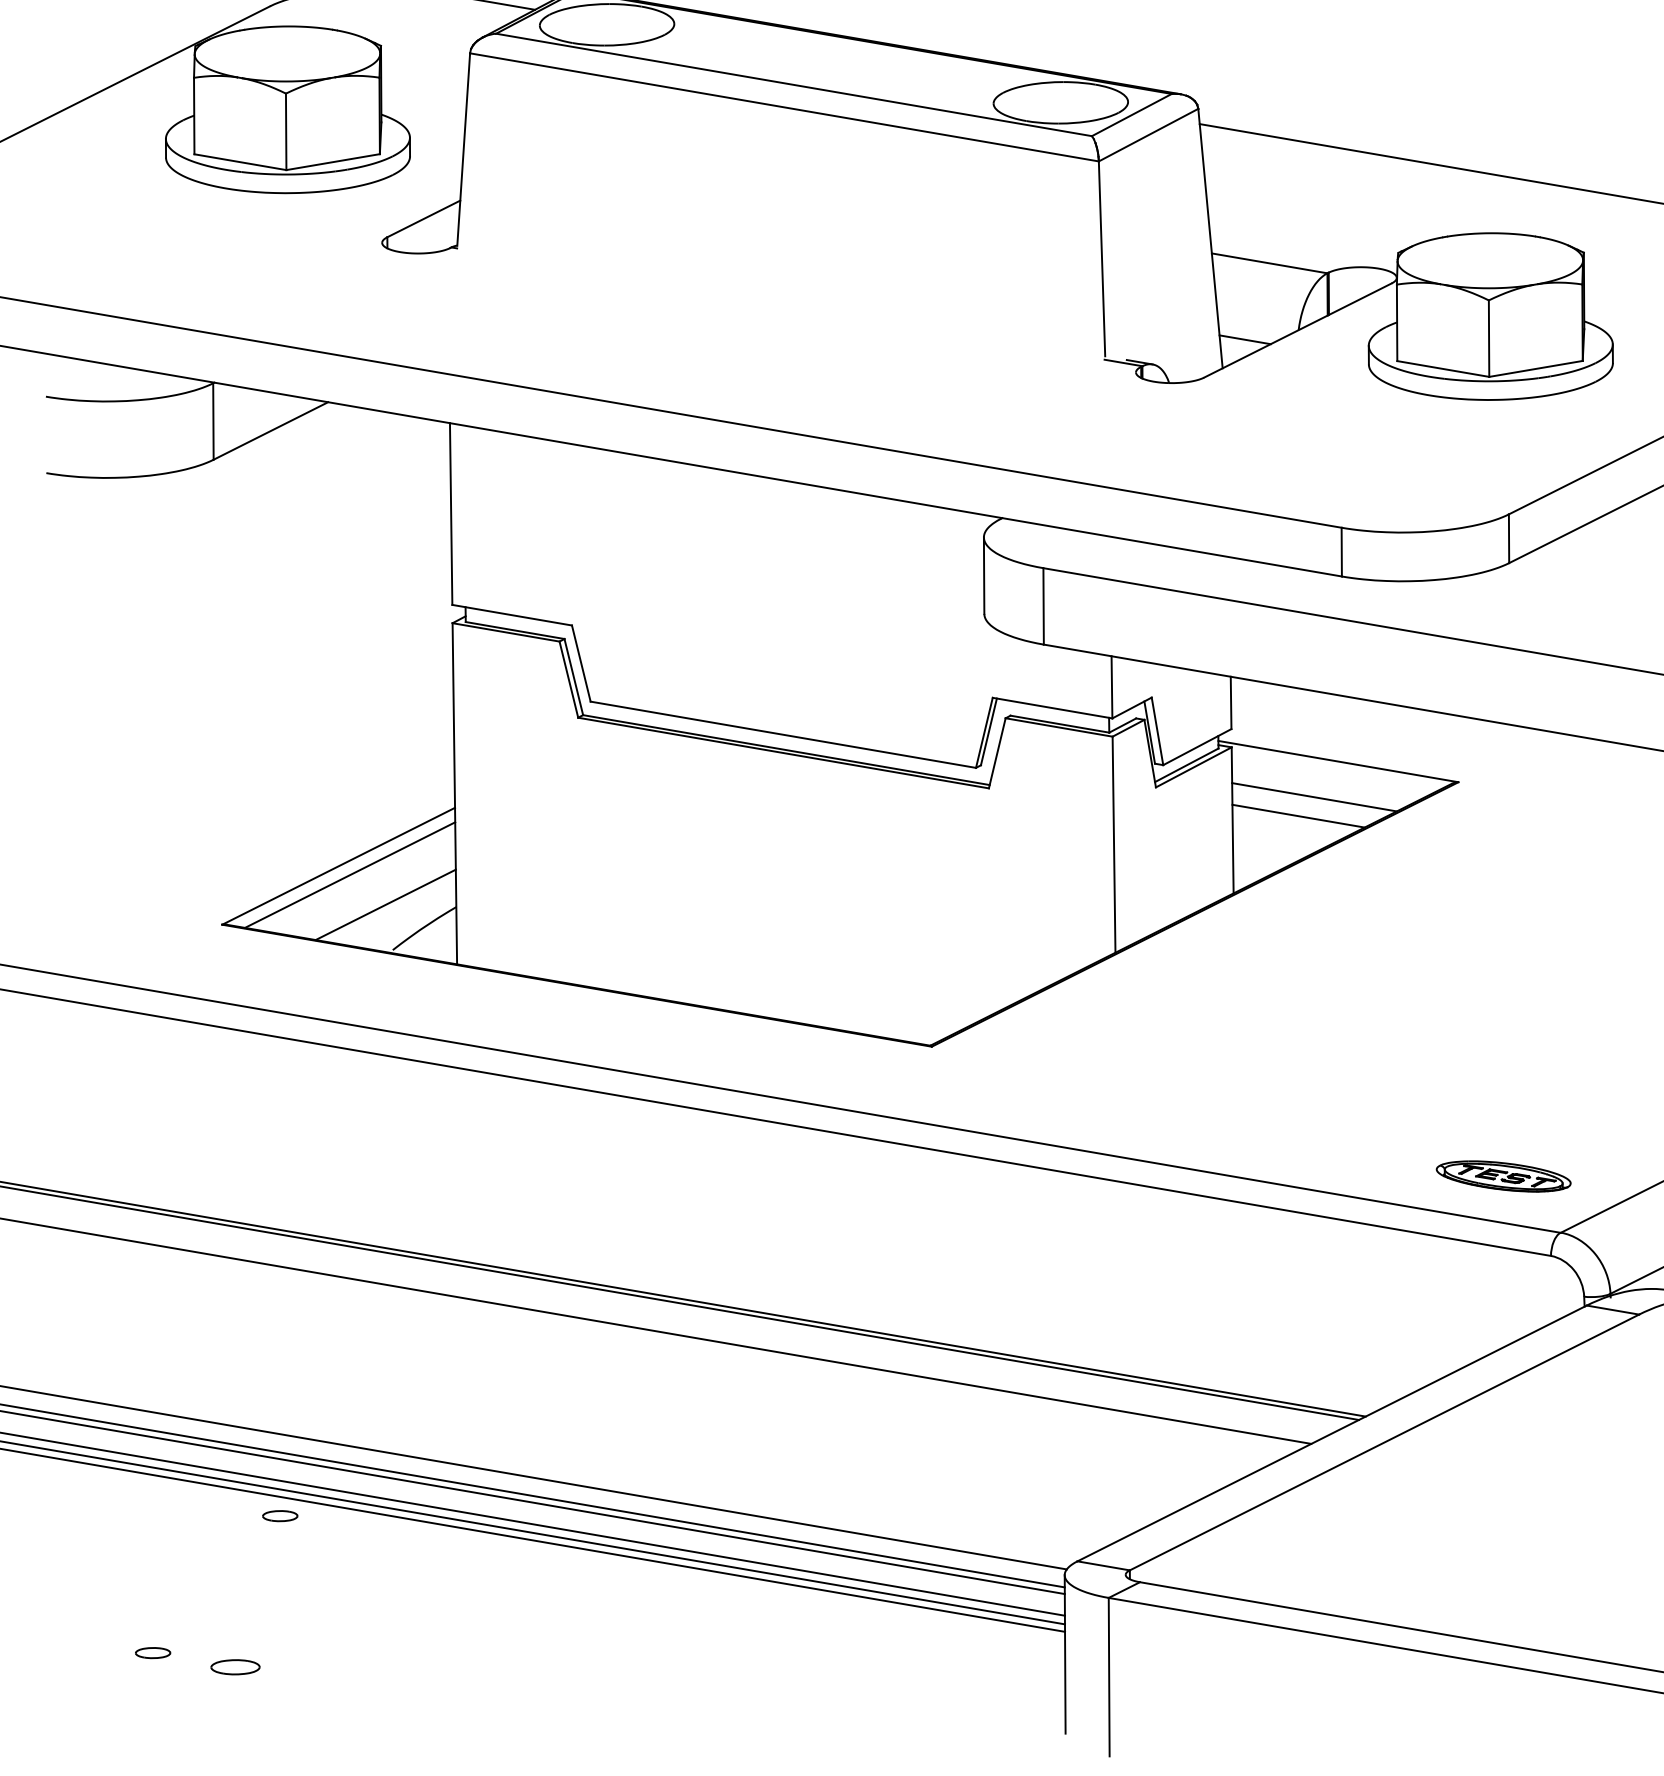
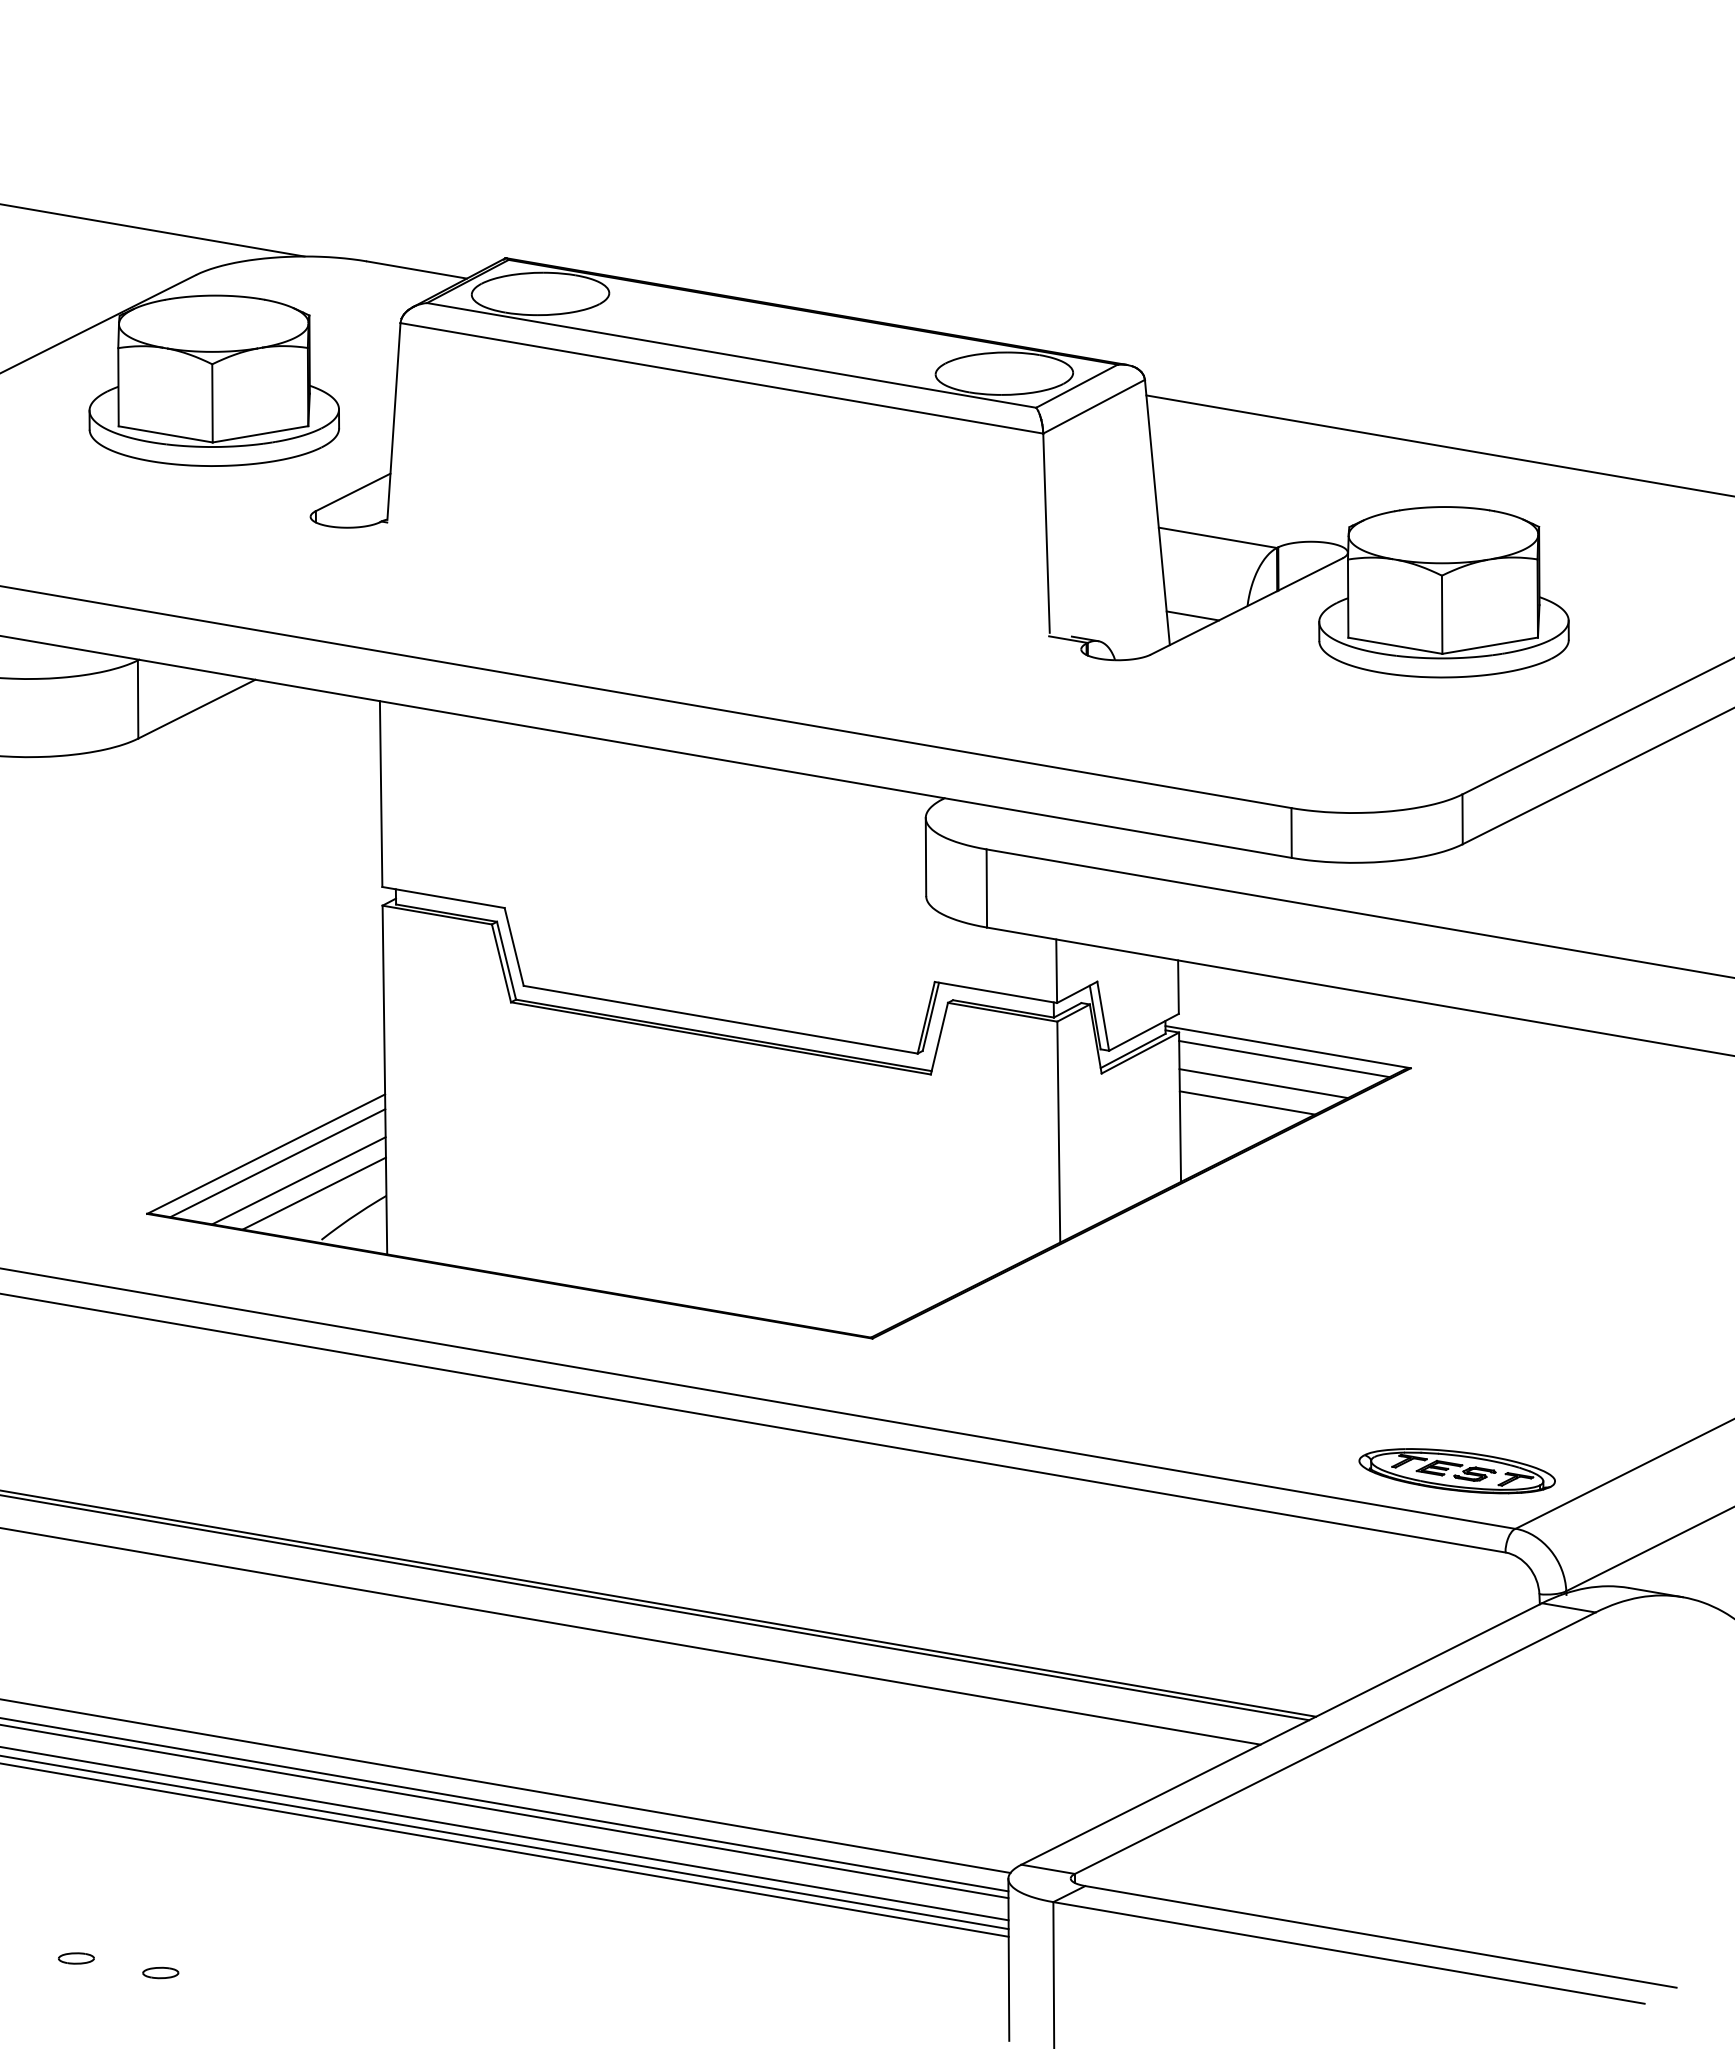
line: (1334, 772) -> (1284, 1058), added
line: (370, 892) -> (298, 1180), added
part: (1503, 1176) -> (1456, 1471), size x1.43
part: (280, 1516) -> (206, 1818), removed
part: (235, 1666) -> (160, 1972), size x0.71

